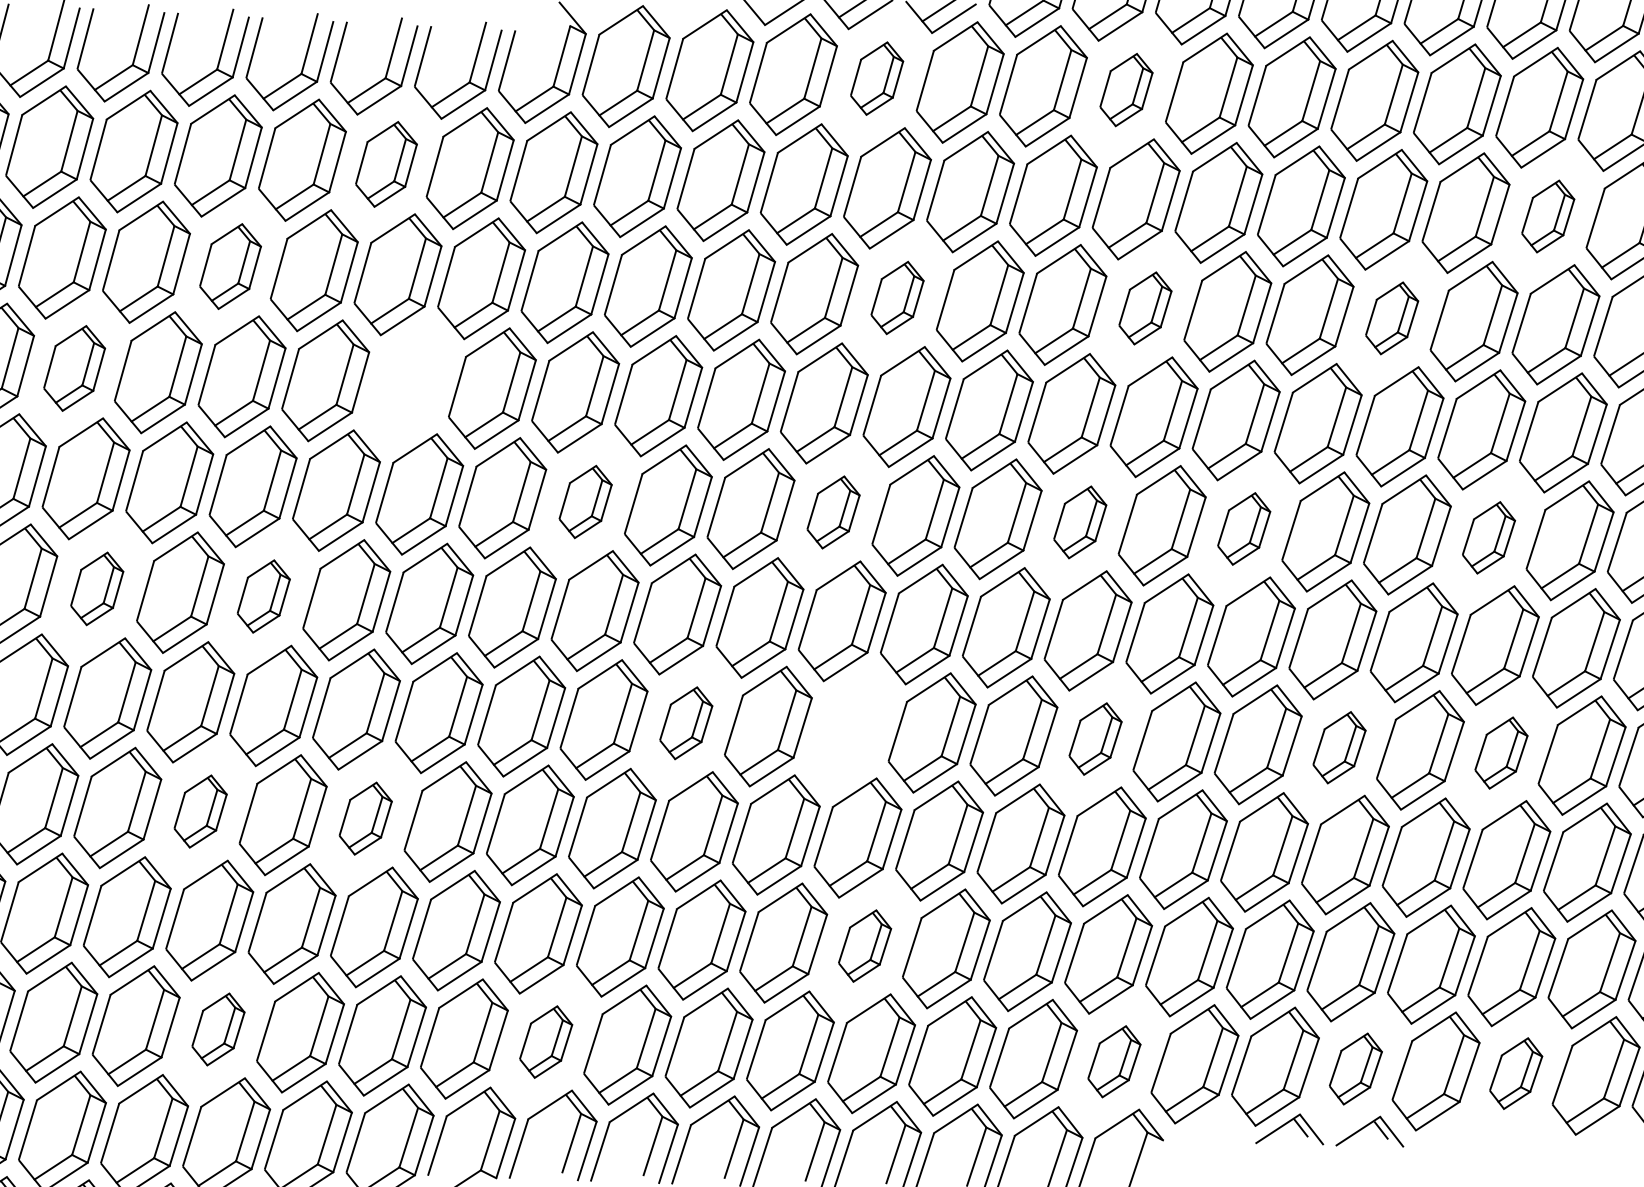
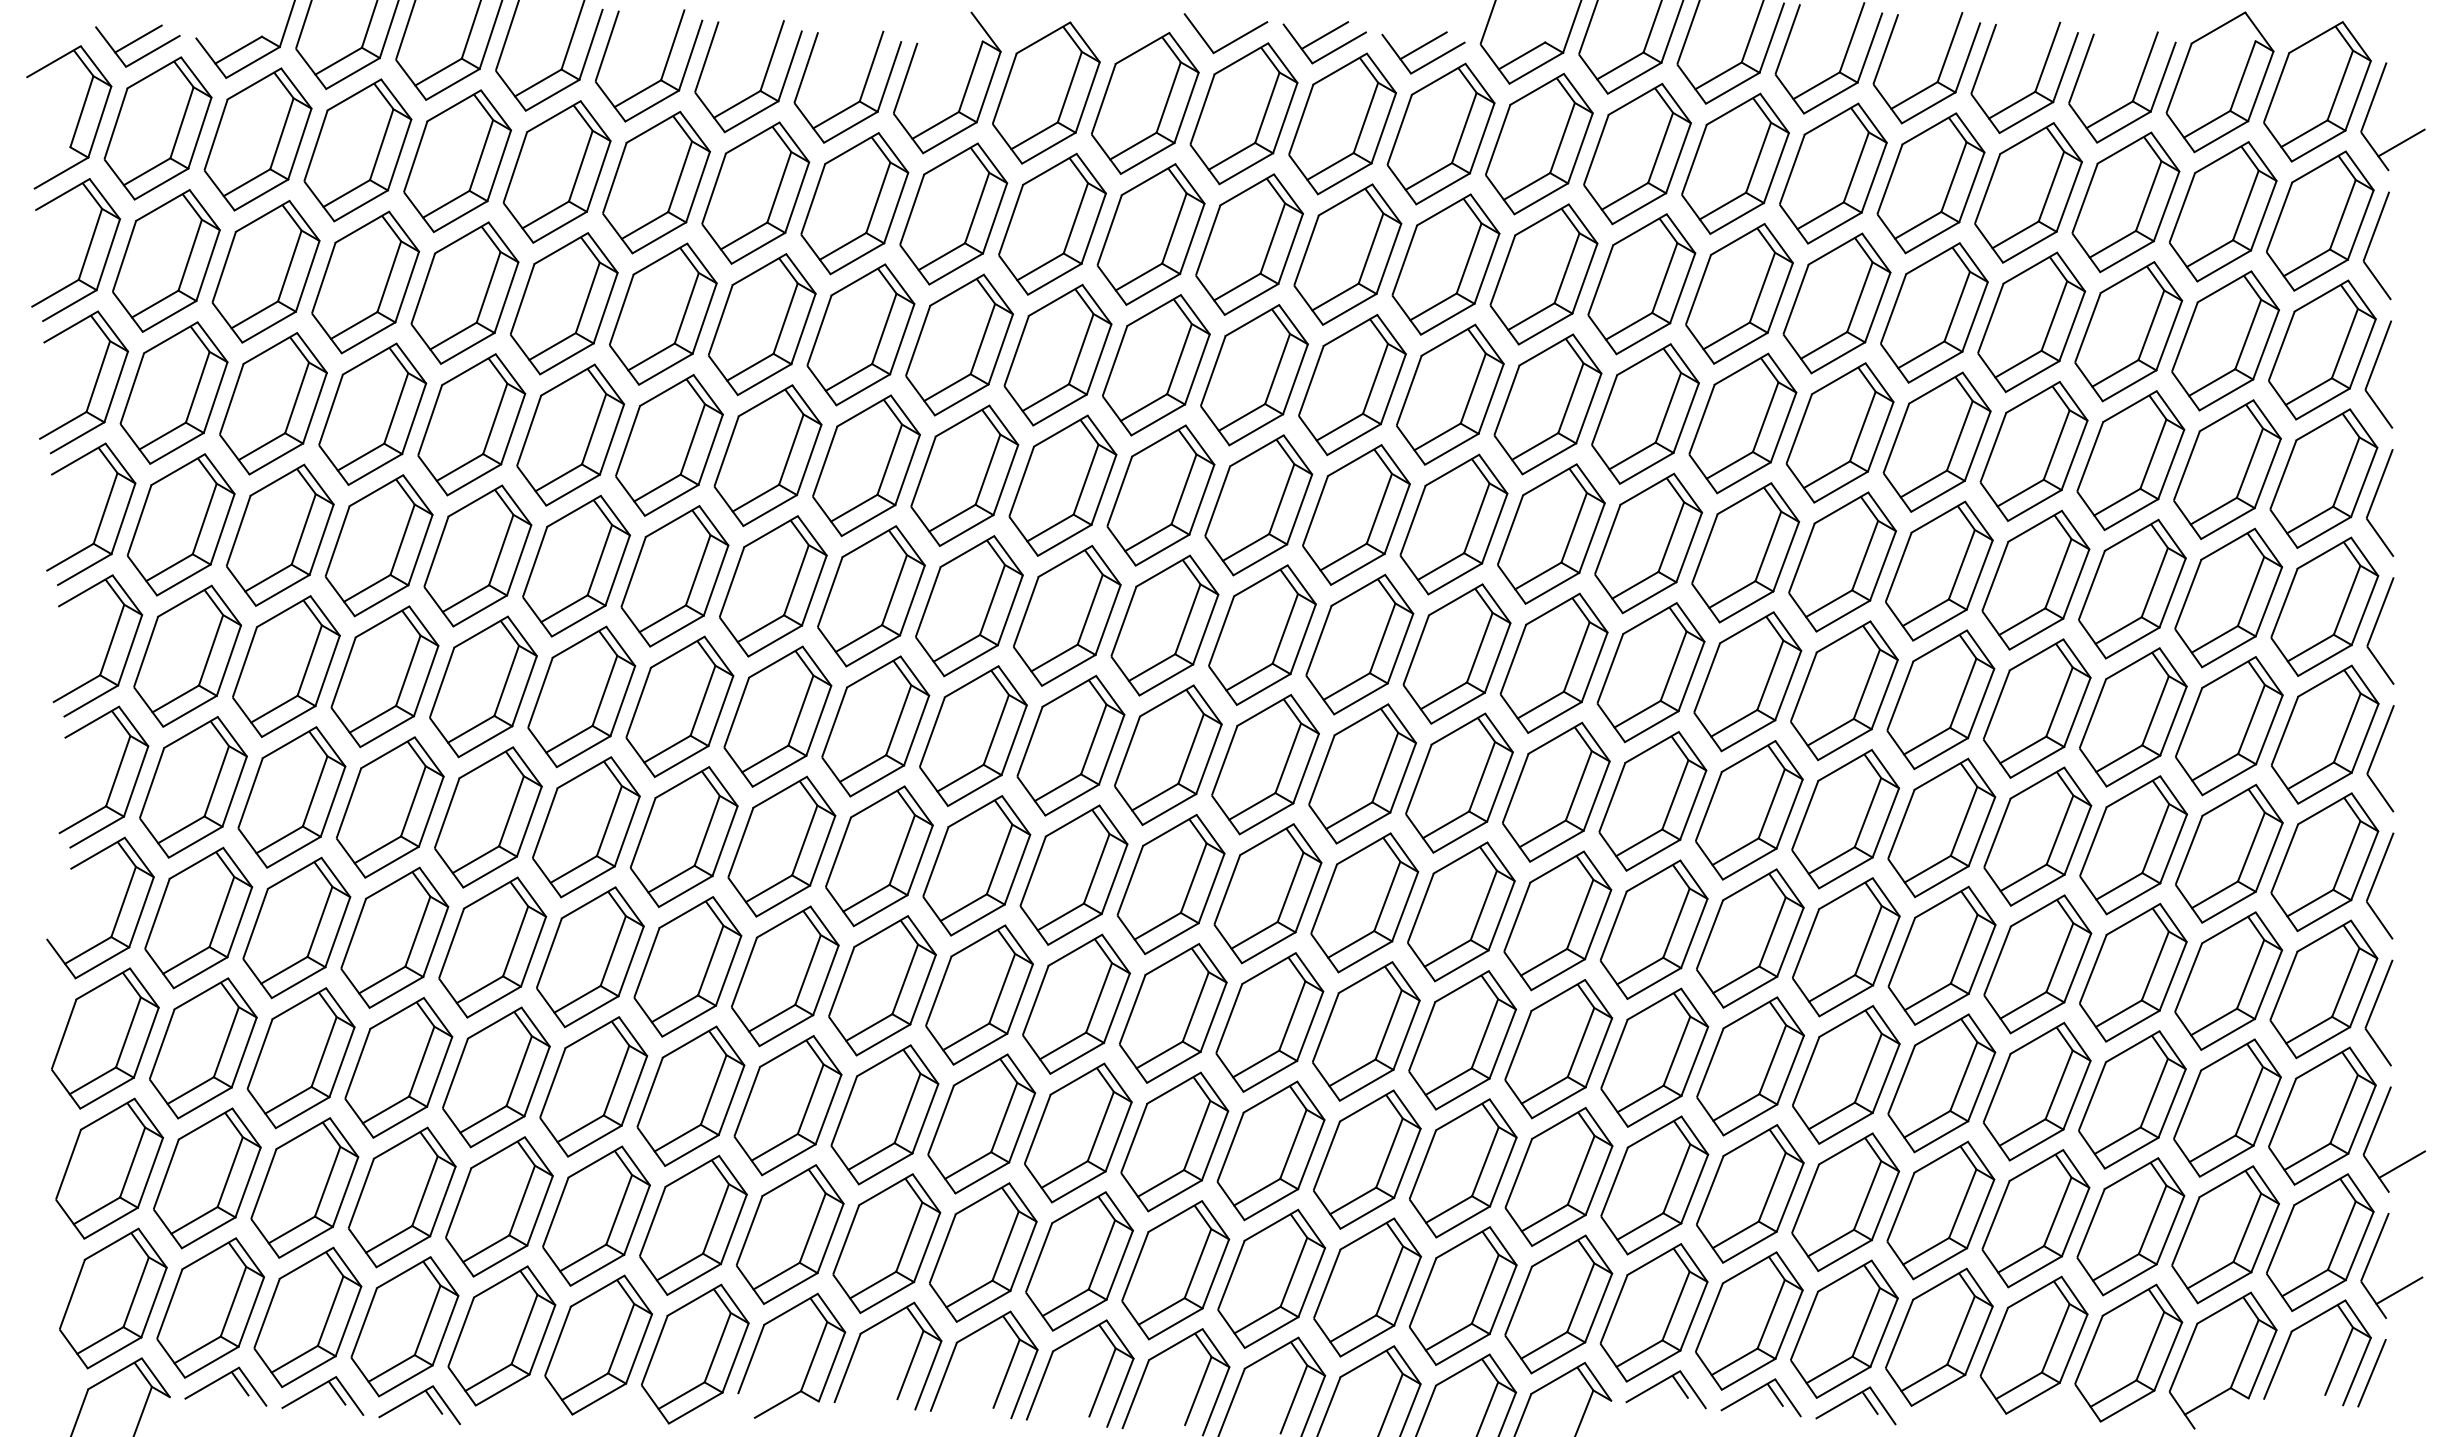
part: (876, 78) -> (1342, 123), size x1.67
part: (1126, 89) -> (1637, 153), size x1.67
part: (386, 163) -> (755, 192), size x1.43
part: (1547, 216) -> (2128, 331), size x1.67
part: (230, 266) -> (564, 303), size x1.43
part: (897, 298) -> (1352, 385), size x1.67
part: (1145, 308) -> (1645, 413), size x1.67
part: (1391, 317) -> (1936, 441), size x1.67
part: (74, 367) -> (372, 413), size x1.43
part: (408, 384) -> (767, 455), added
part: (585, 502) -> (969, 606), size x1.67
part: (833, 511) -> (1262, 634), size x1.67
part: (1079, 521) -> (1553, 662), size x1.67
part: (1243, 528) -> (1747, 681), size x1.67
part: (1489, 537) -> (2037, 708), size x1.67
part: (96, 588) -> (384, 676), size x1.67
part: (263, 596) -> (581, 696), size x1.67
part: (685, 722) -> (1073, 874), size x1.67
part: (849, 729) -> (1267, 893), added
part: (1095, 738) -> (1557, 920), size x1.67
part: (1339, 747) -> (1846, 947), size x1.67
part: (1501, 753) -> (2037, 964), size x1.67
part: (200, 811) -> (492, 947), size x1.67
part: (365, 818) -> (687, 966), size x1.67
part: (864, 945) -> (1270, 1150), size x1.67
part: (218, 1029) -> (499, 1206), size x1.67
part: (545, 1042) -> (886, 1243), size x1.67
part: (1114, 1061) -> (1558, 1304), size x1.67
part: (1355, 1068) -> (1844, 1328), size x1.67
part: (1515, 1073) -> (2033, 1344), size x1.67
part: (1205, 1122) -> (1662, 1382), added

